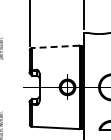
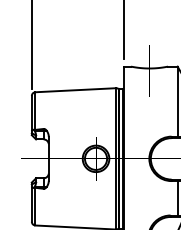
line: (55, 46) -> (75, 89), dashed -> solid

